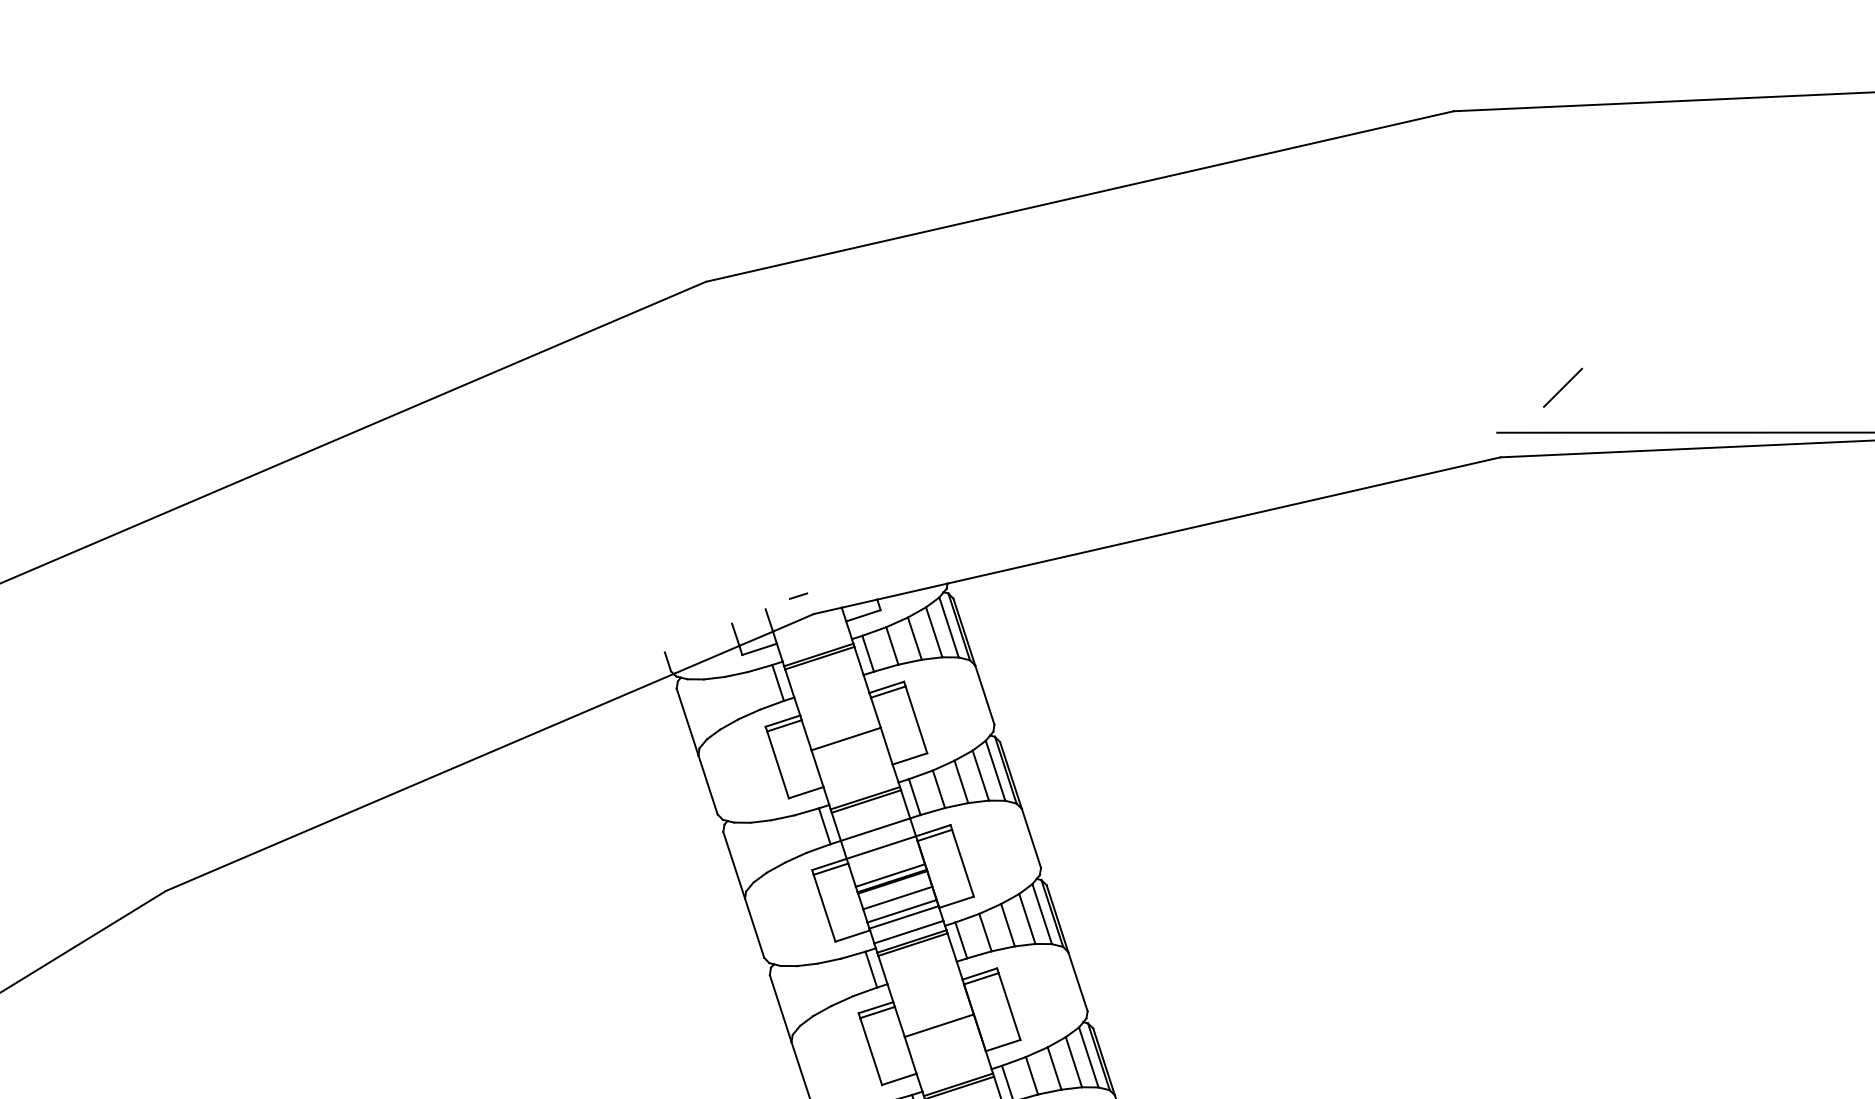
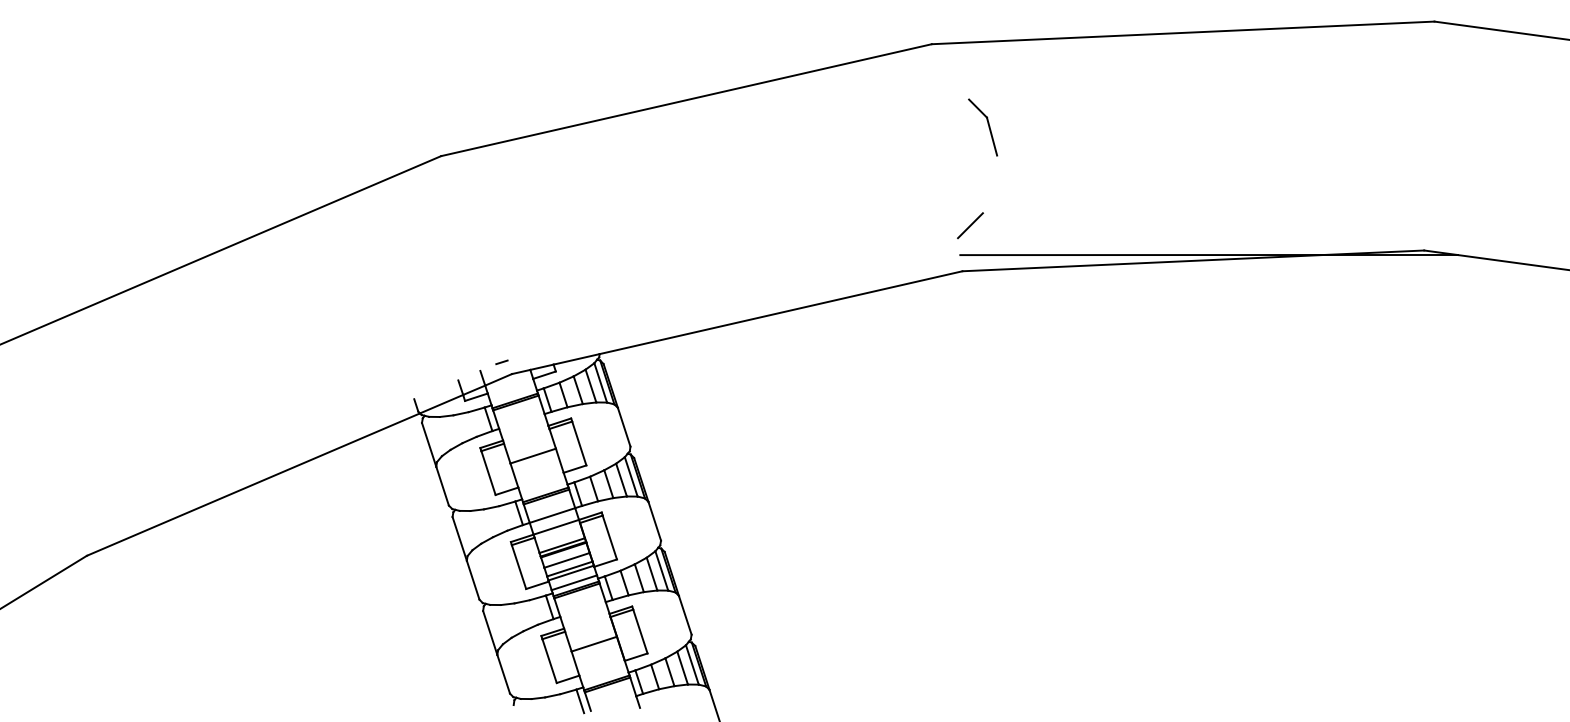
part: (1531, 238) -> (982, 127), added
line: (1563, 387) -> (970, 225), moved

